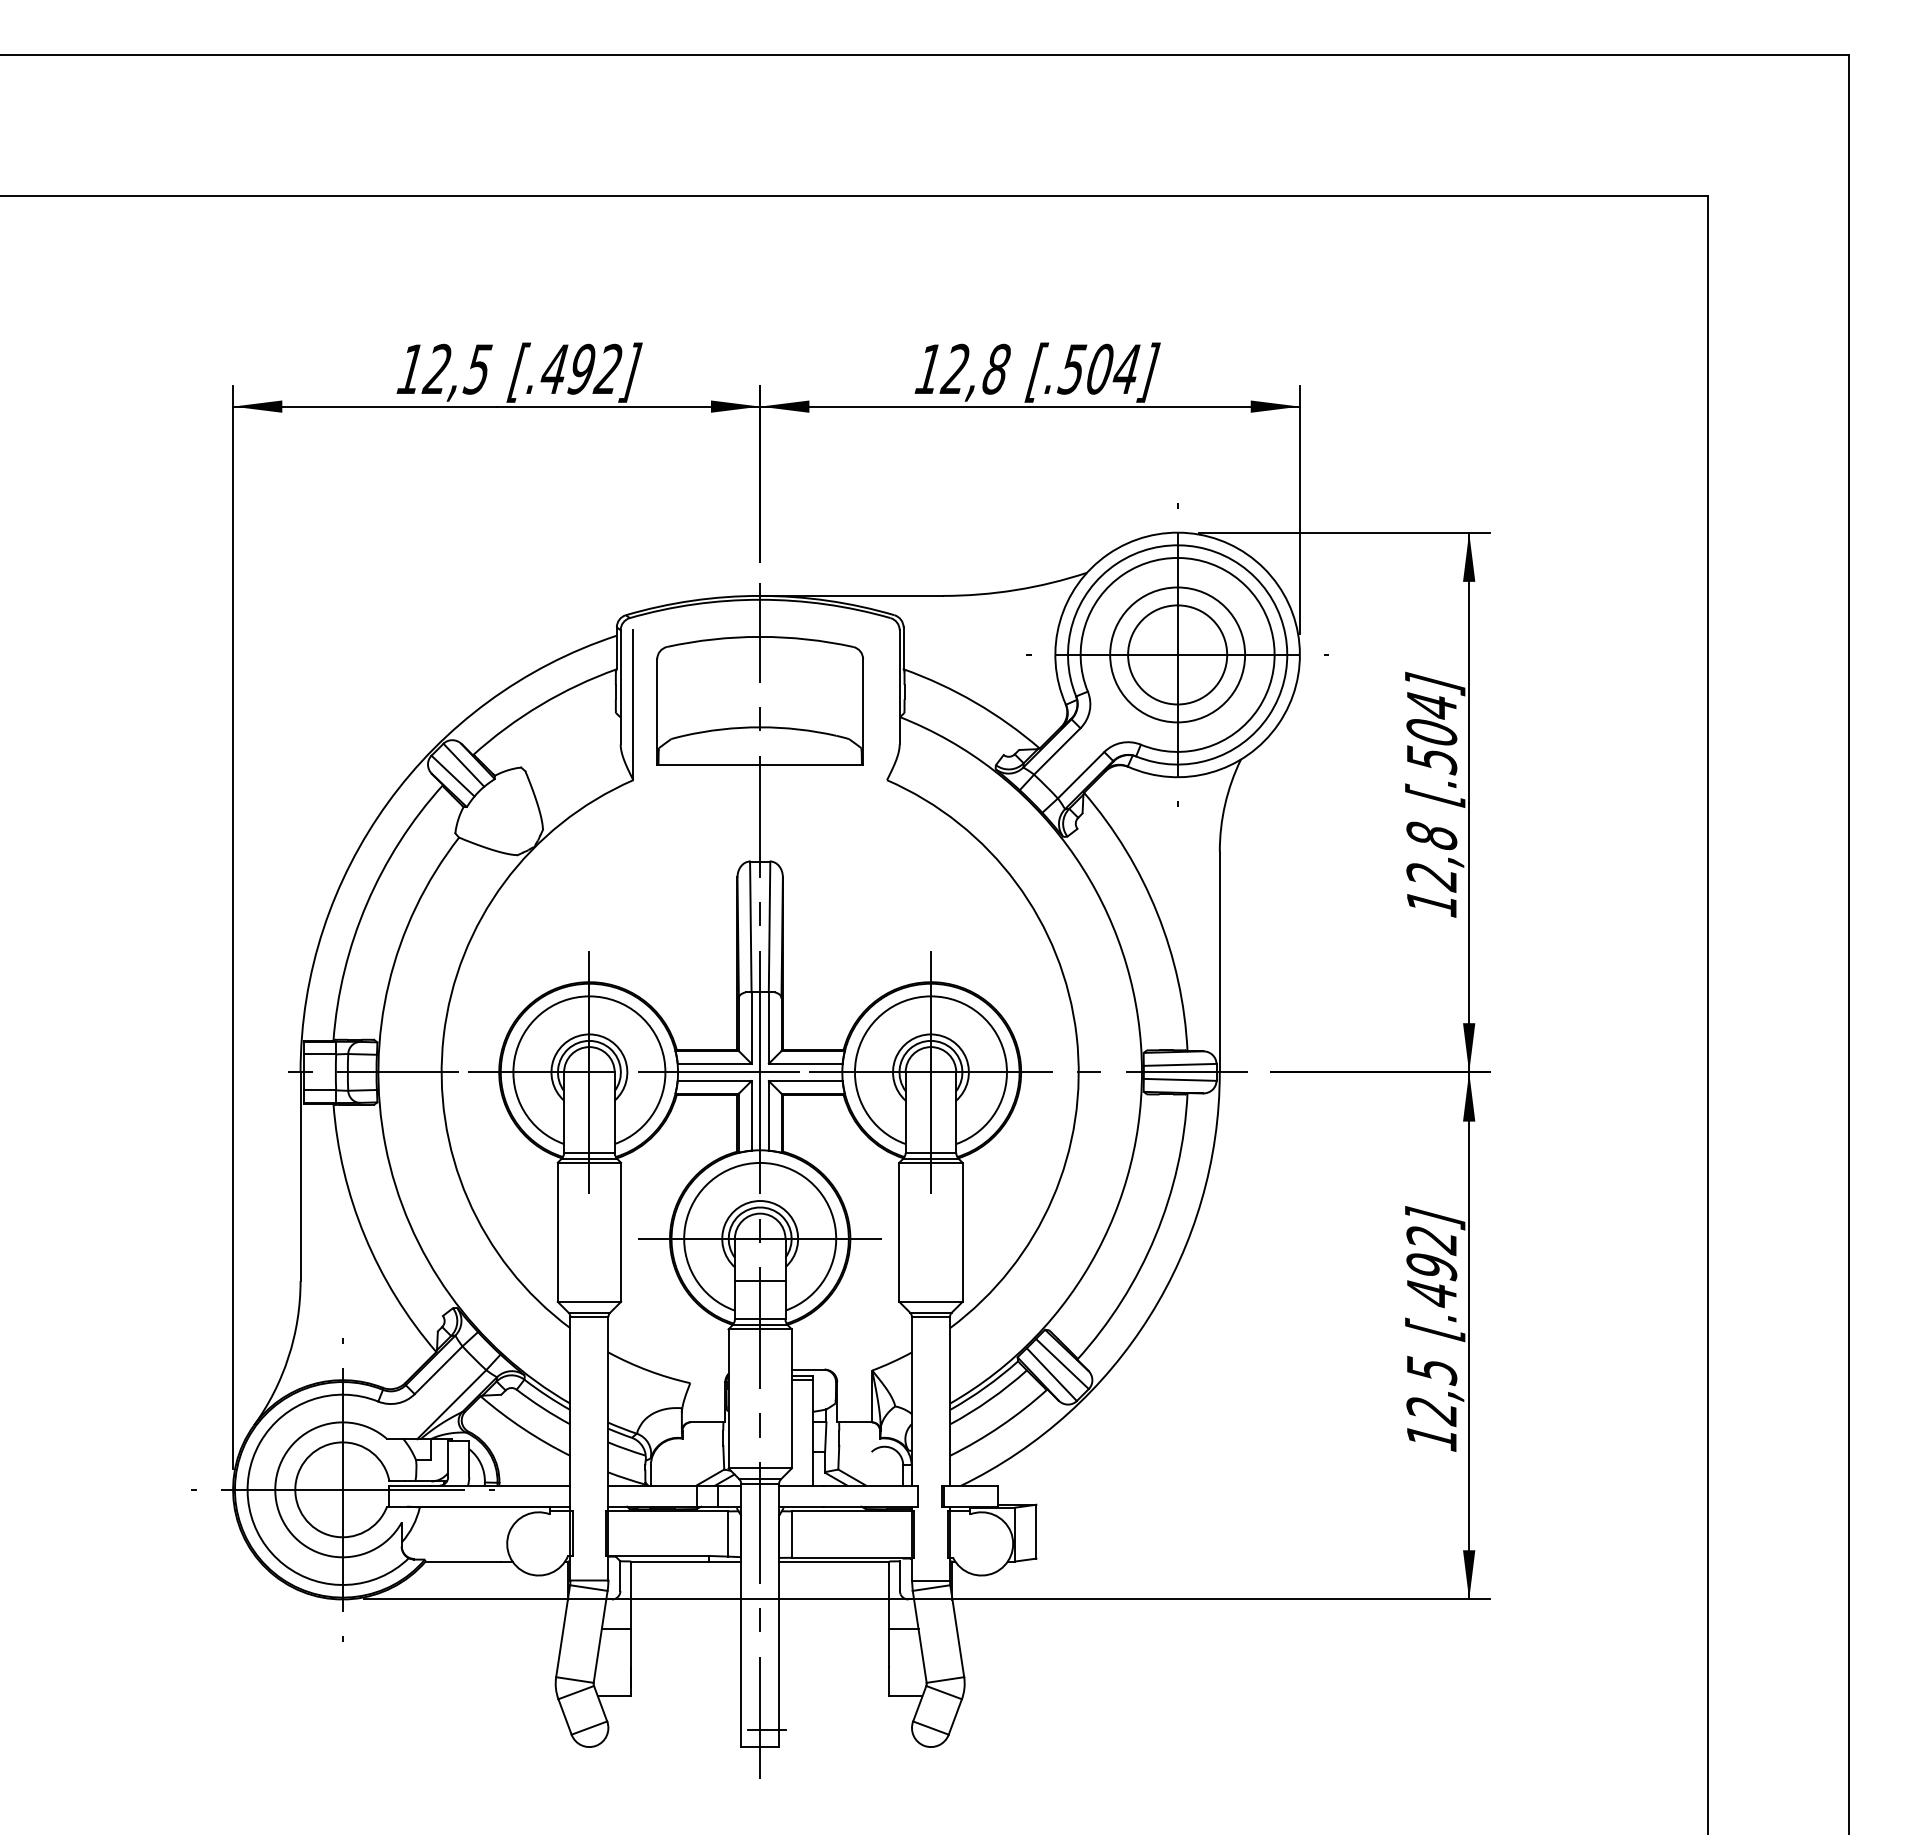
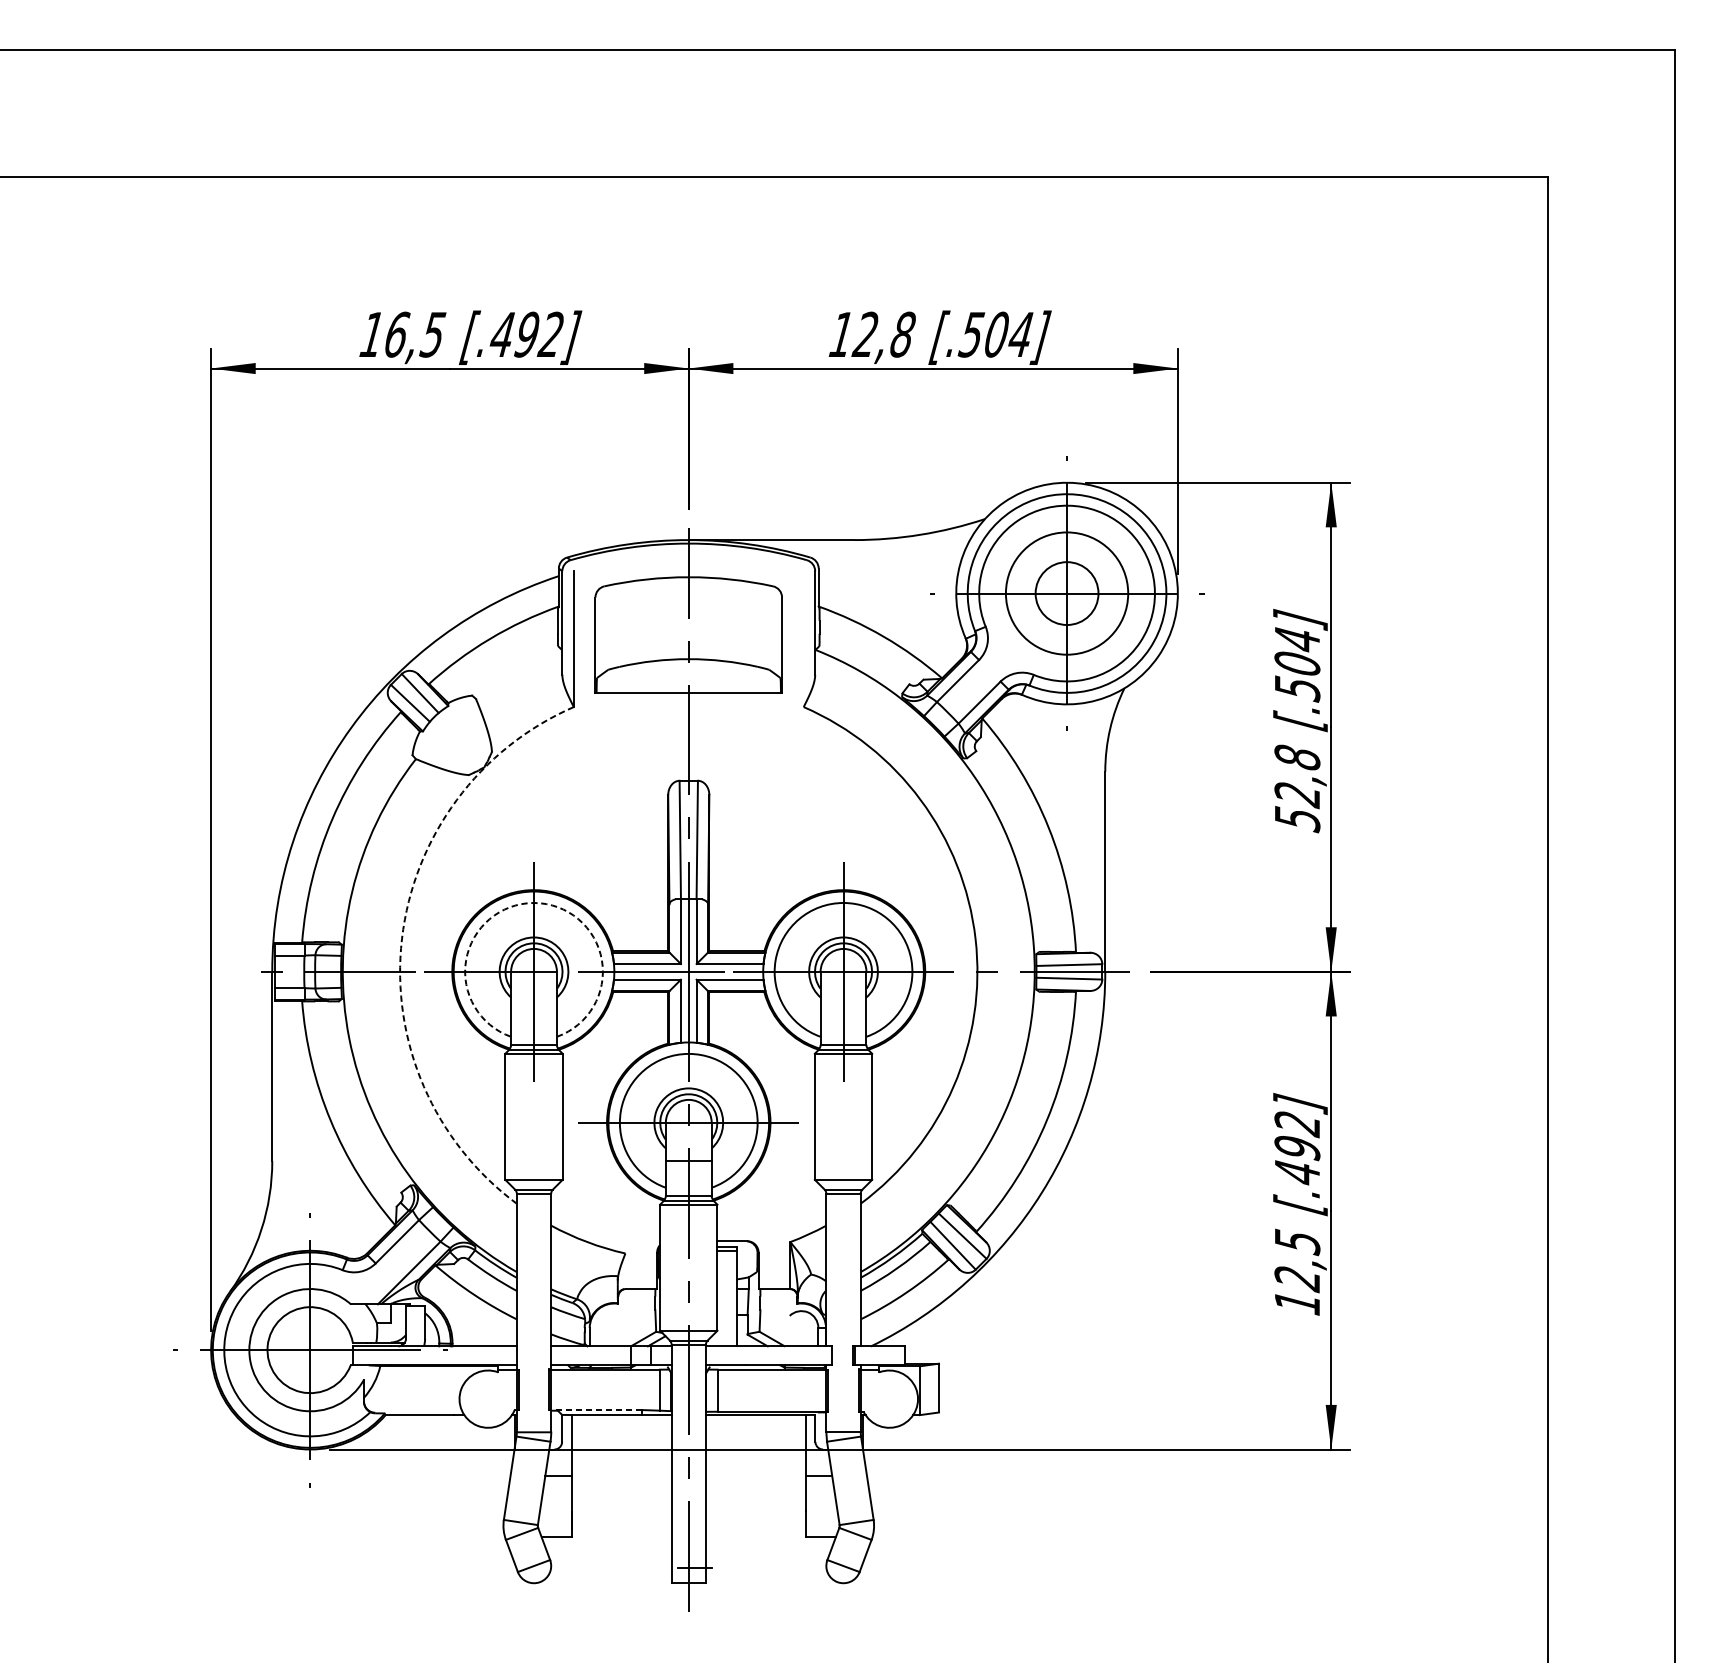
text: (437, 368) -> (396, 333), 12,5 -> 16,5
circle: (1177, 654) -> (1066, 593), size x0.7
text: (1432, 904) -> (1298, 819), 12,8 -> 52,8
arc: (589, 996) -> (534, 903), solid -> dashed
arc: (443, 1036) -> (401, 939), solid -> dashed
line: (656, 1555) -> (594, 1409), solid -> dashed

